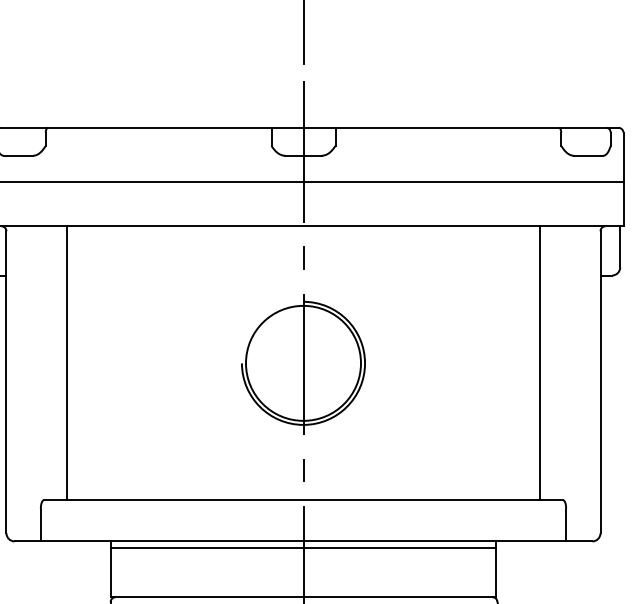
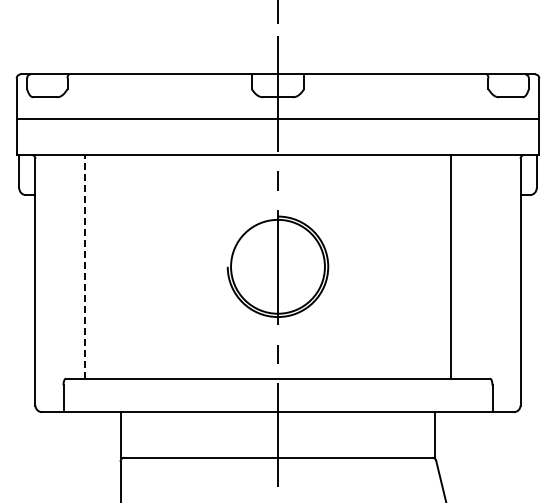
line: (67, 362) -> (85, 266), solid -> dashed
line: (539, 362) -> (450, 266), moved
line: (302, 547) -> (277, 417), removed

